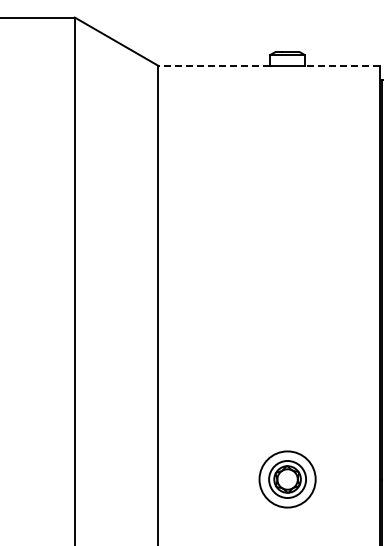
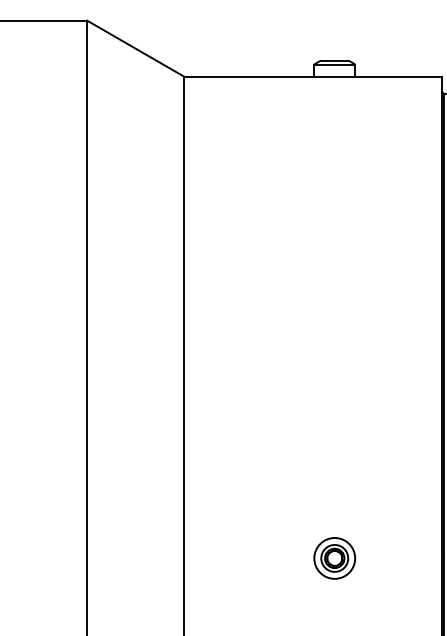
line: (214, 65) -> (249, 76), dashed -> solid
line: (342, 65) -> (398, 76), dashed -> solid
part: (287, 479) -> (334, 558), size x0.62

